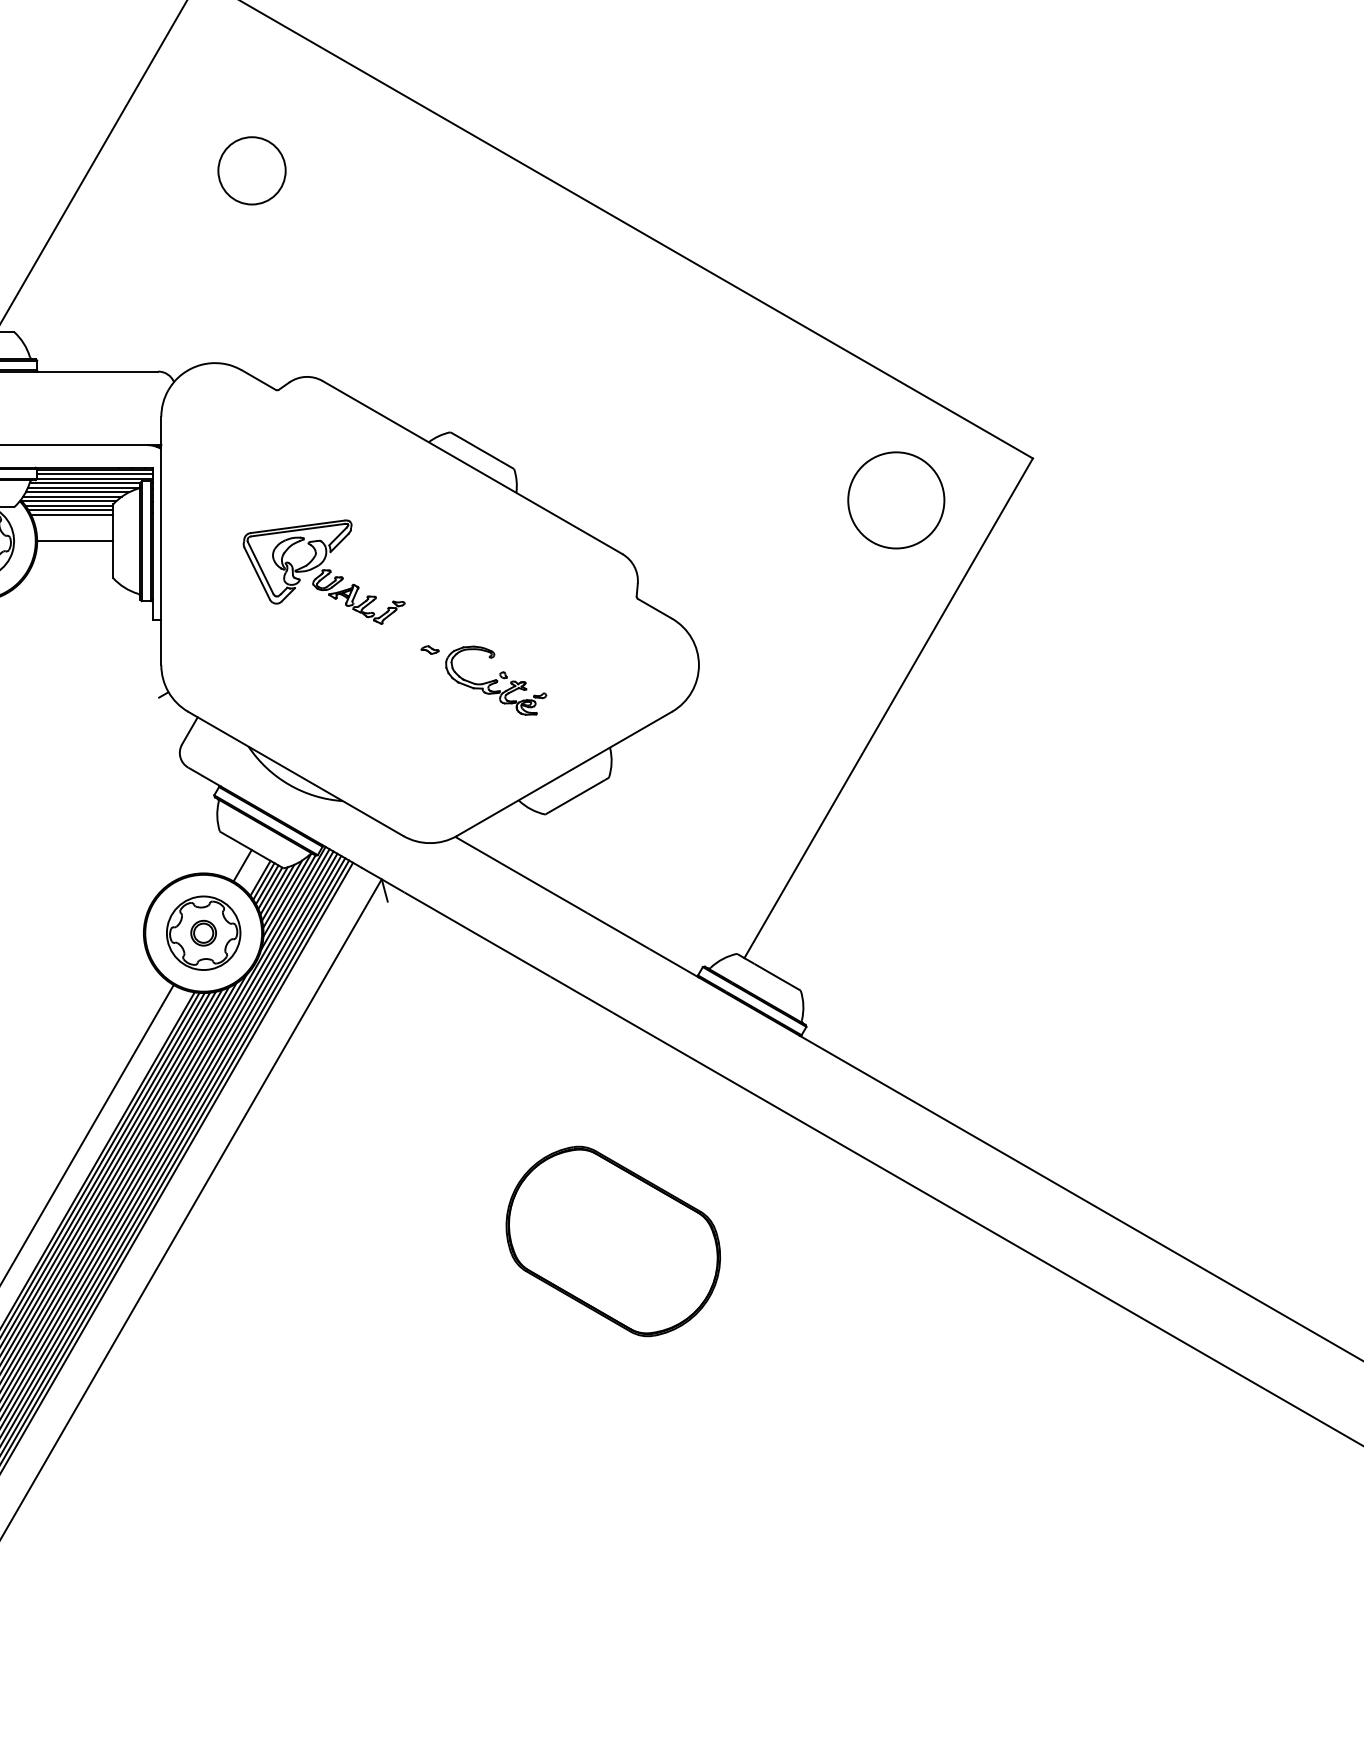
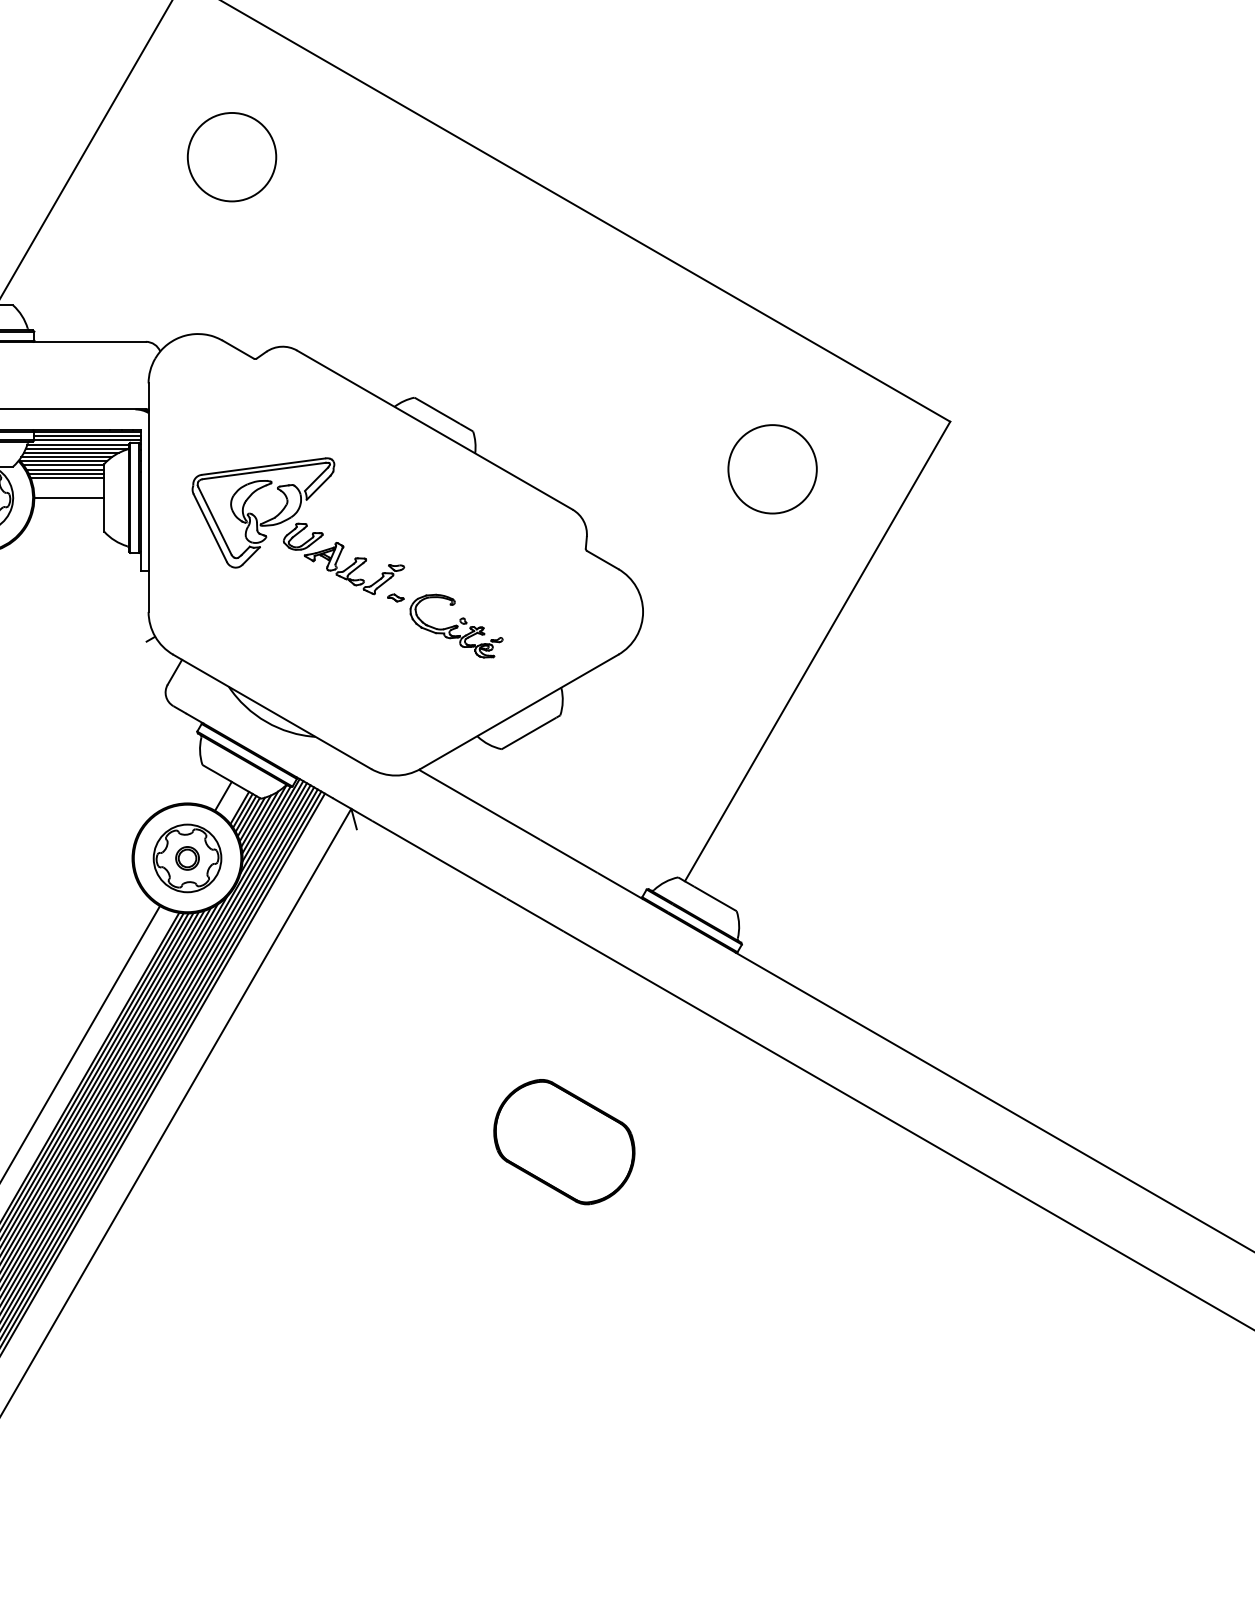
circle: (251, 170) -> (231, 156), size x1.43
circle: (896, 500) -> (772, 469), moved
line: (73, 519) -> (67, 477), added
part: (324, 572) -> (298, 526), size x1.43
part: (613, 1242) -> (564, 1142), size x0.71

